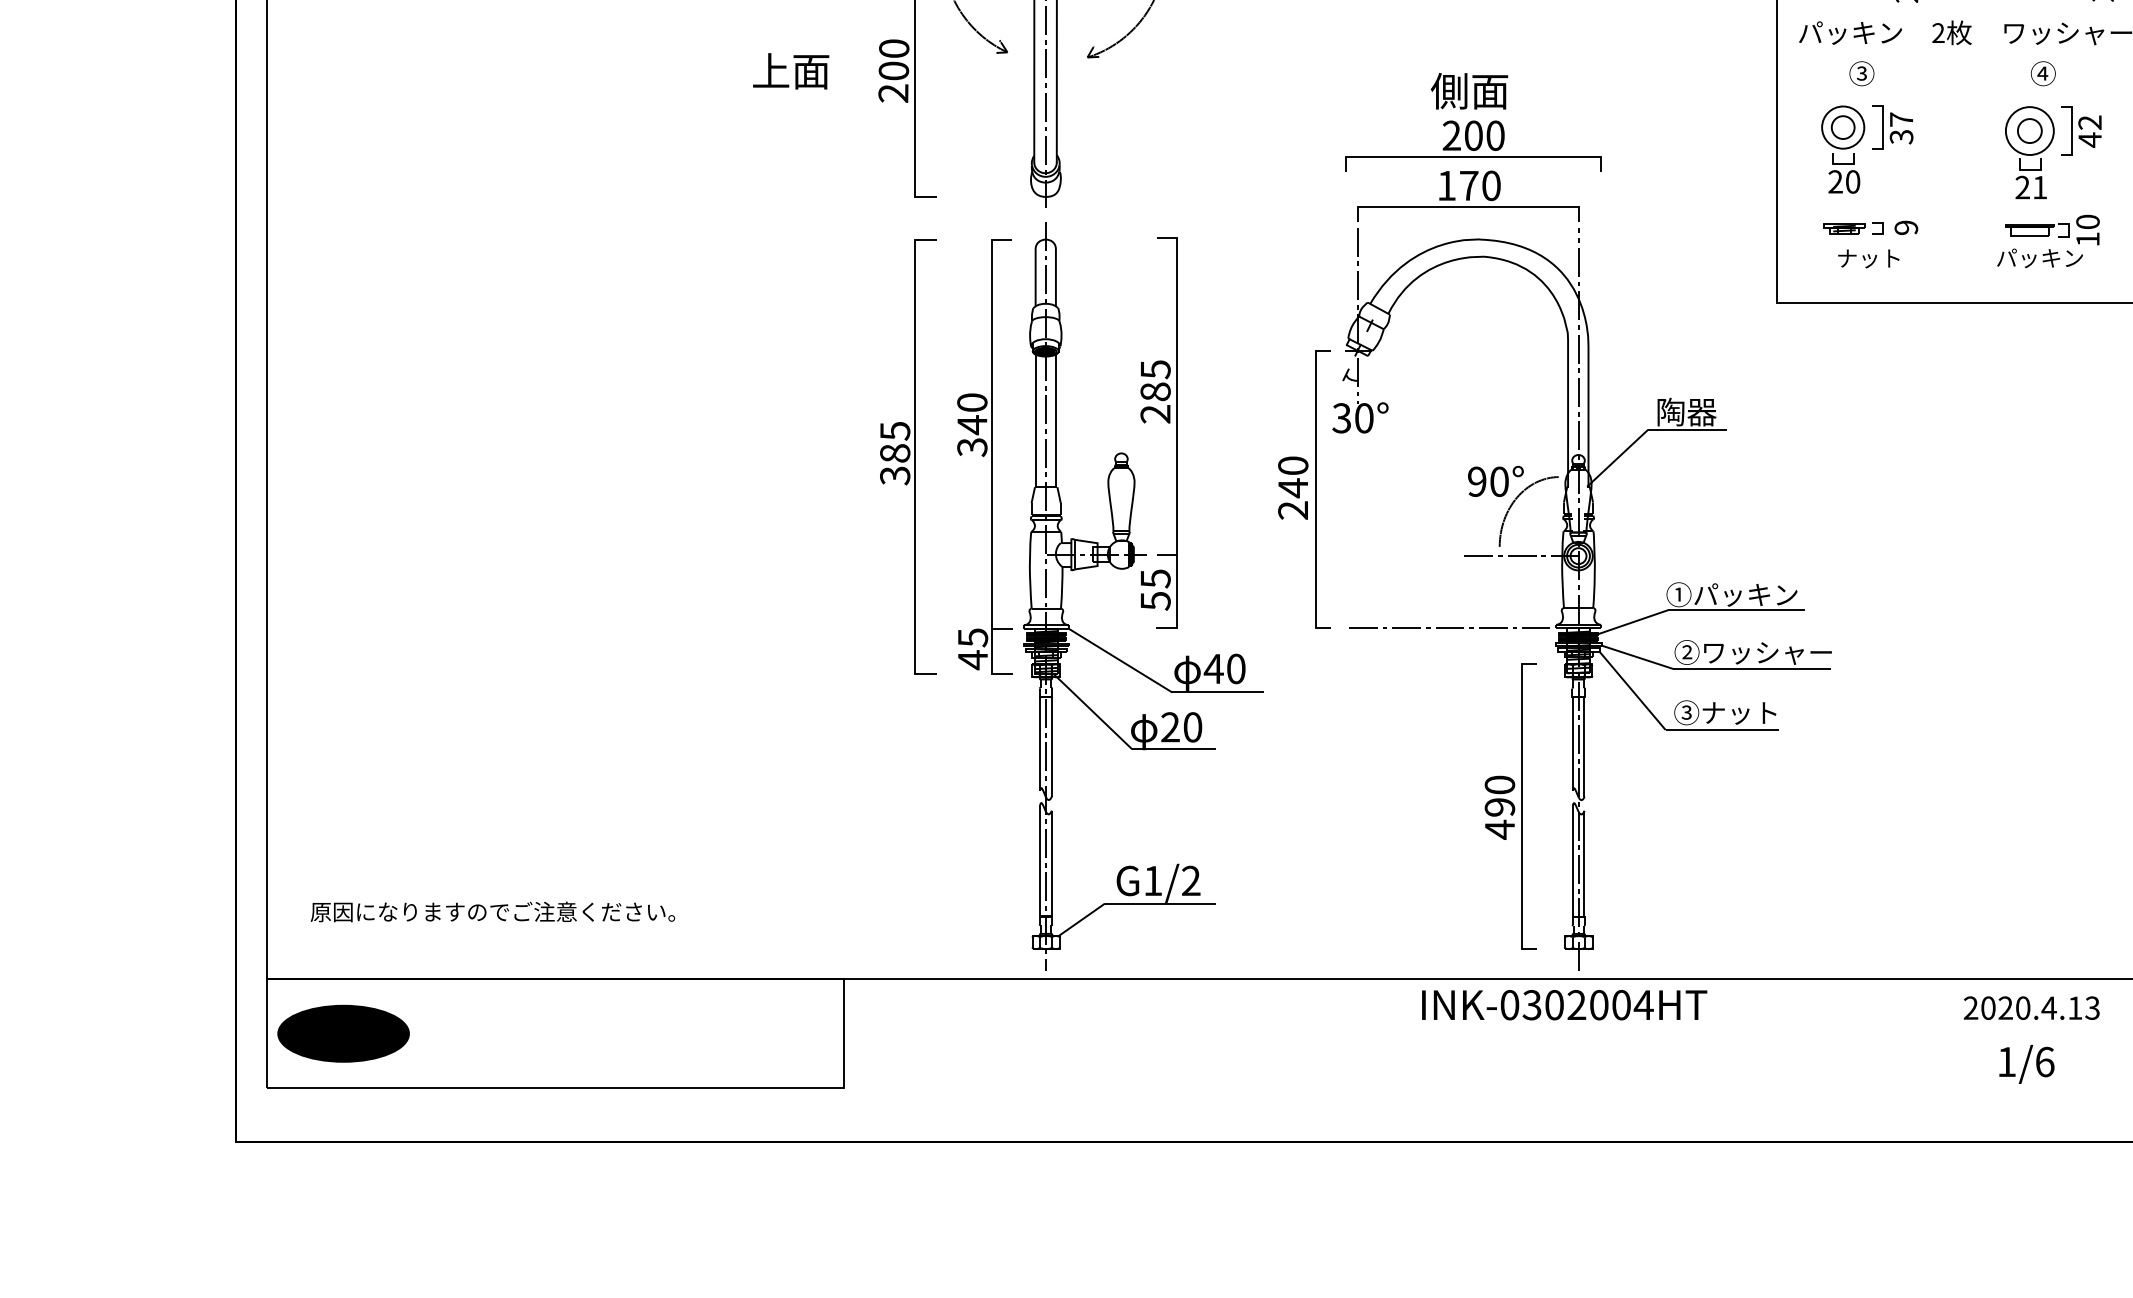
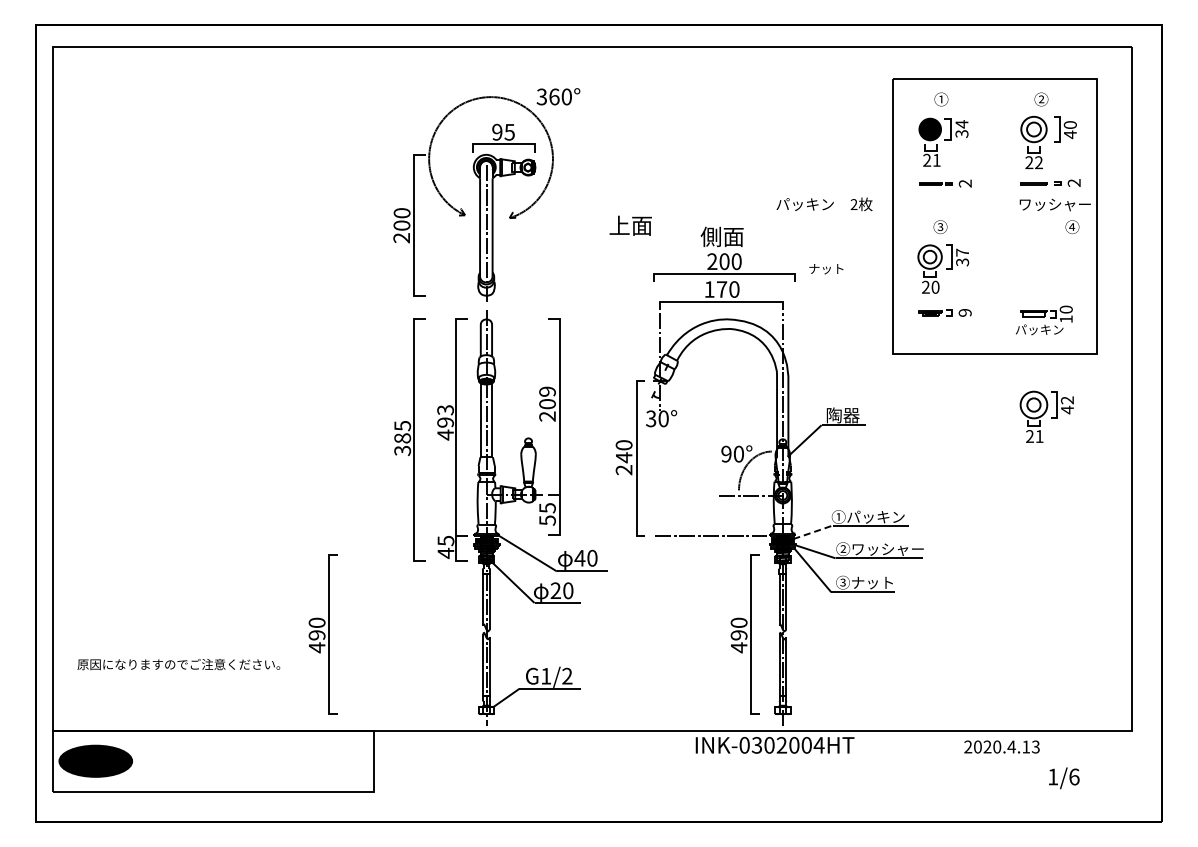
text: (1885, 33) -> (824, 204), moved
text: (790, 70) -> (630, 225), moved
text: (2043, 72) -> (1072, 226), moved
part: (2052, 151) -> (1046, 416), moved
text: (1869, 259) -> (826, 269), moved
text: (1155, 379) -> (547, 397), 285 -> 209
text: (972, 424) -> (445, 422), 340 -> 493
line: (1633, 622) -> (813, 532), solid -> dashed
part: (751, 805) -> (322, 634), added
text: (492, 911) -> (178, 664), moved
text: (2030, 1007) -> (1001, 746), moved
text: (2027, 1064) -> (1064, 778), moved

